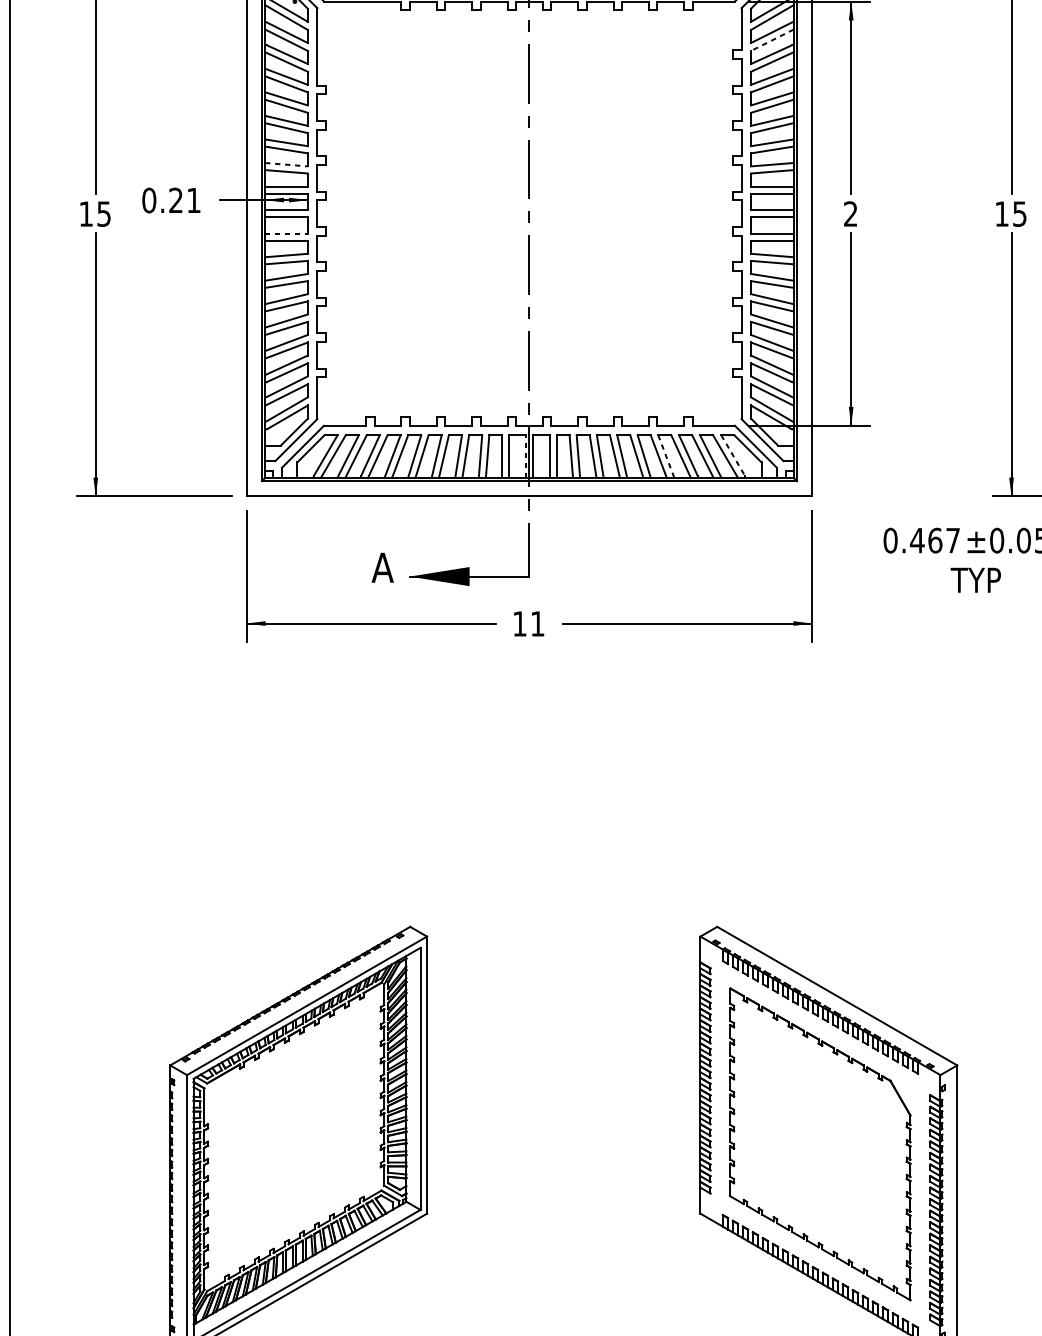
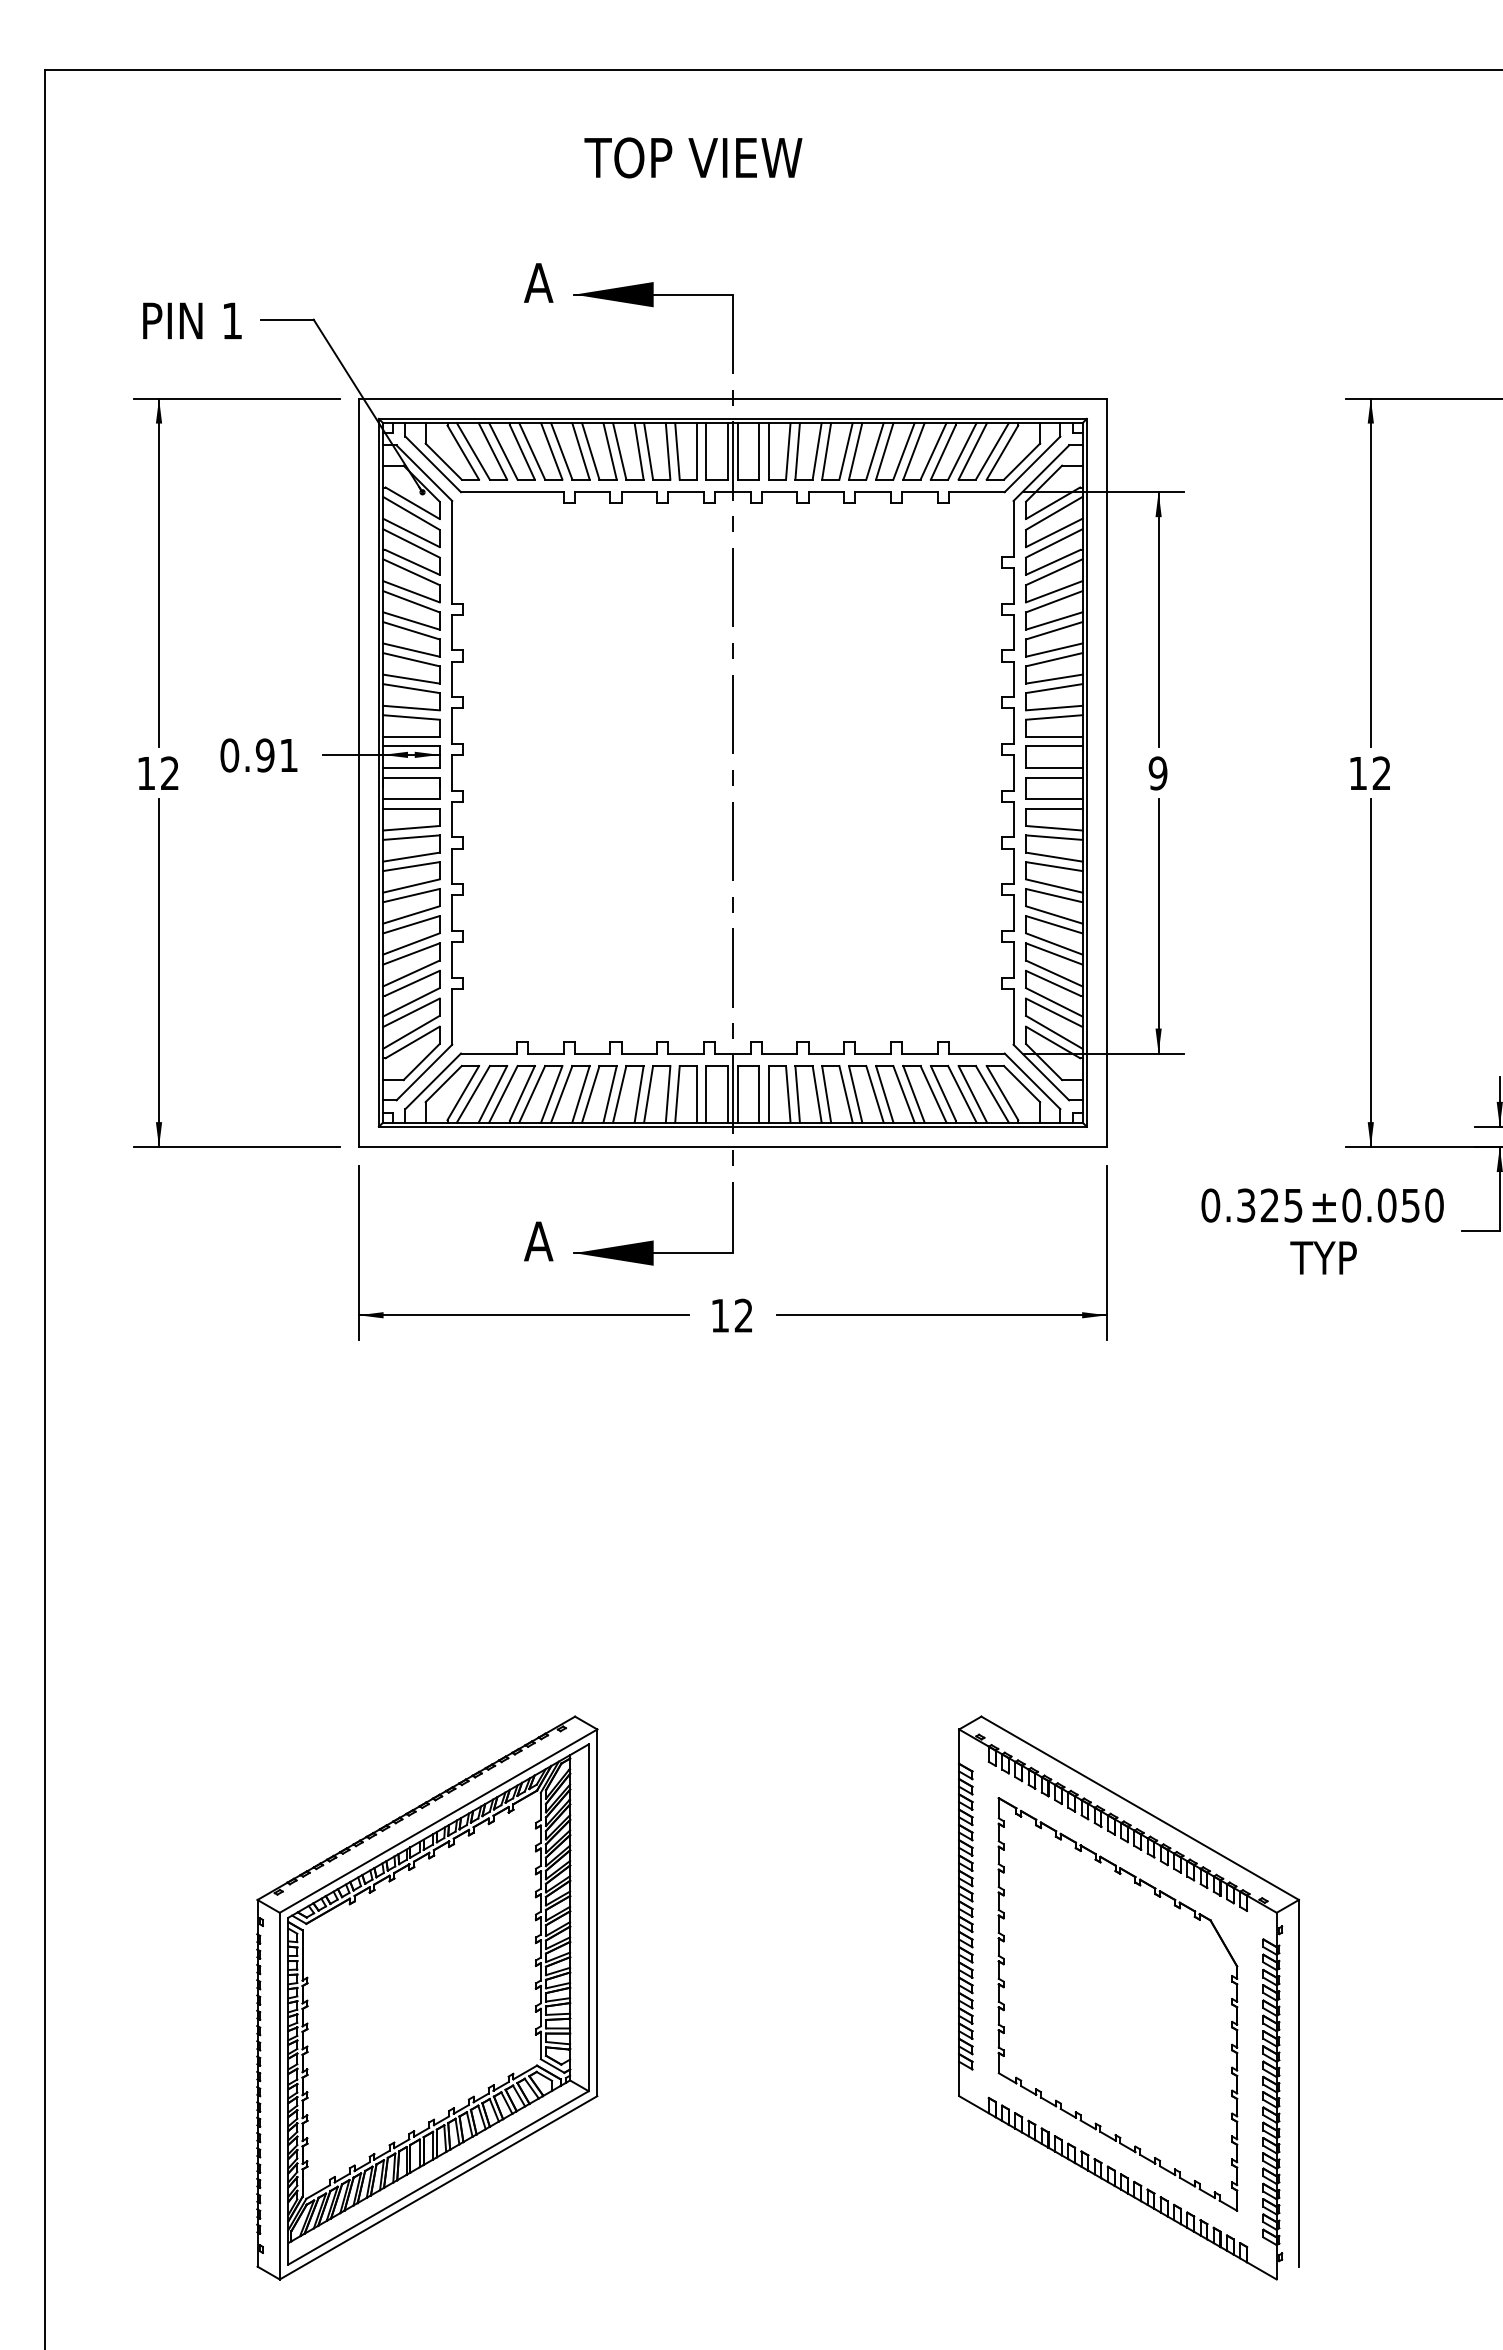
line: (772, 40) -> (1054, 543), dashed -> solid
line: (286, 165) -> (411, 708), dashed -> solid
text: (175, 200) -> (264, 755), 0.21 -> 0.91
text: (103, 214) -> (169, 773), 15 -> 12
text: (850, 214) -> (1157, 773), 2 -> 9
text: (1019, 214) -> (1381, 773), 15 -> 12
line: (286, 233) -> (411, 799), dashed -> solid
line: (526, 455) -> (728, 1093), dashed -> solid
line: (733, 455) -> (1002, 1093), dashed -> solid
line: (666, 456) -> (914, 1094), dashed -> solid
text: (934, 540) -> (1269, 1205), 0.467 -> 0.325
text: (537, 623) -> (743, 1315), 11 -> 12

